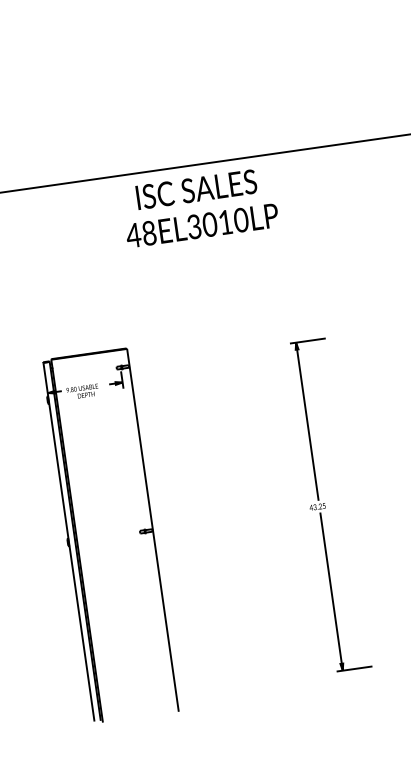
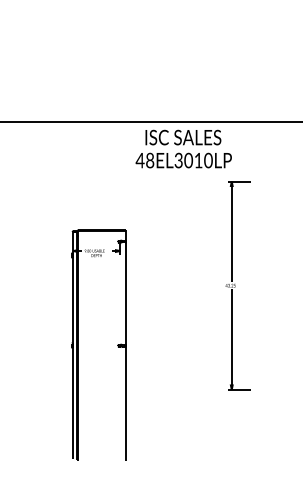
part: (328, 505) -> (237, 285), moved

